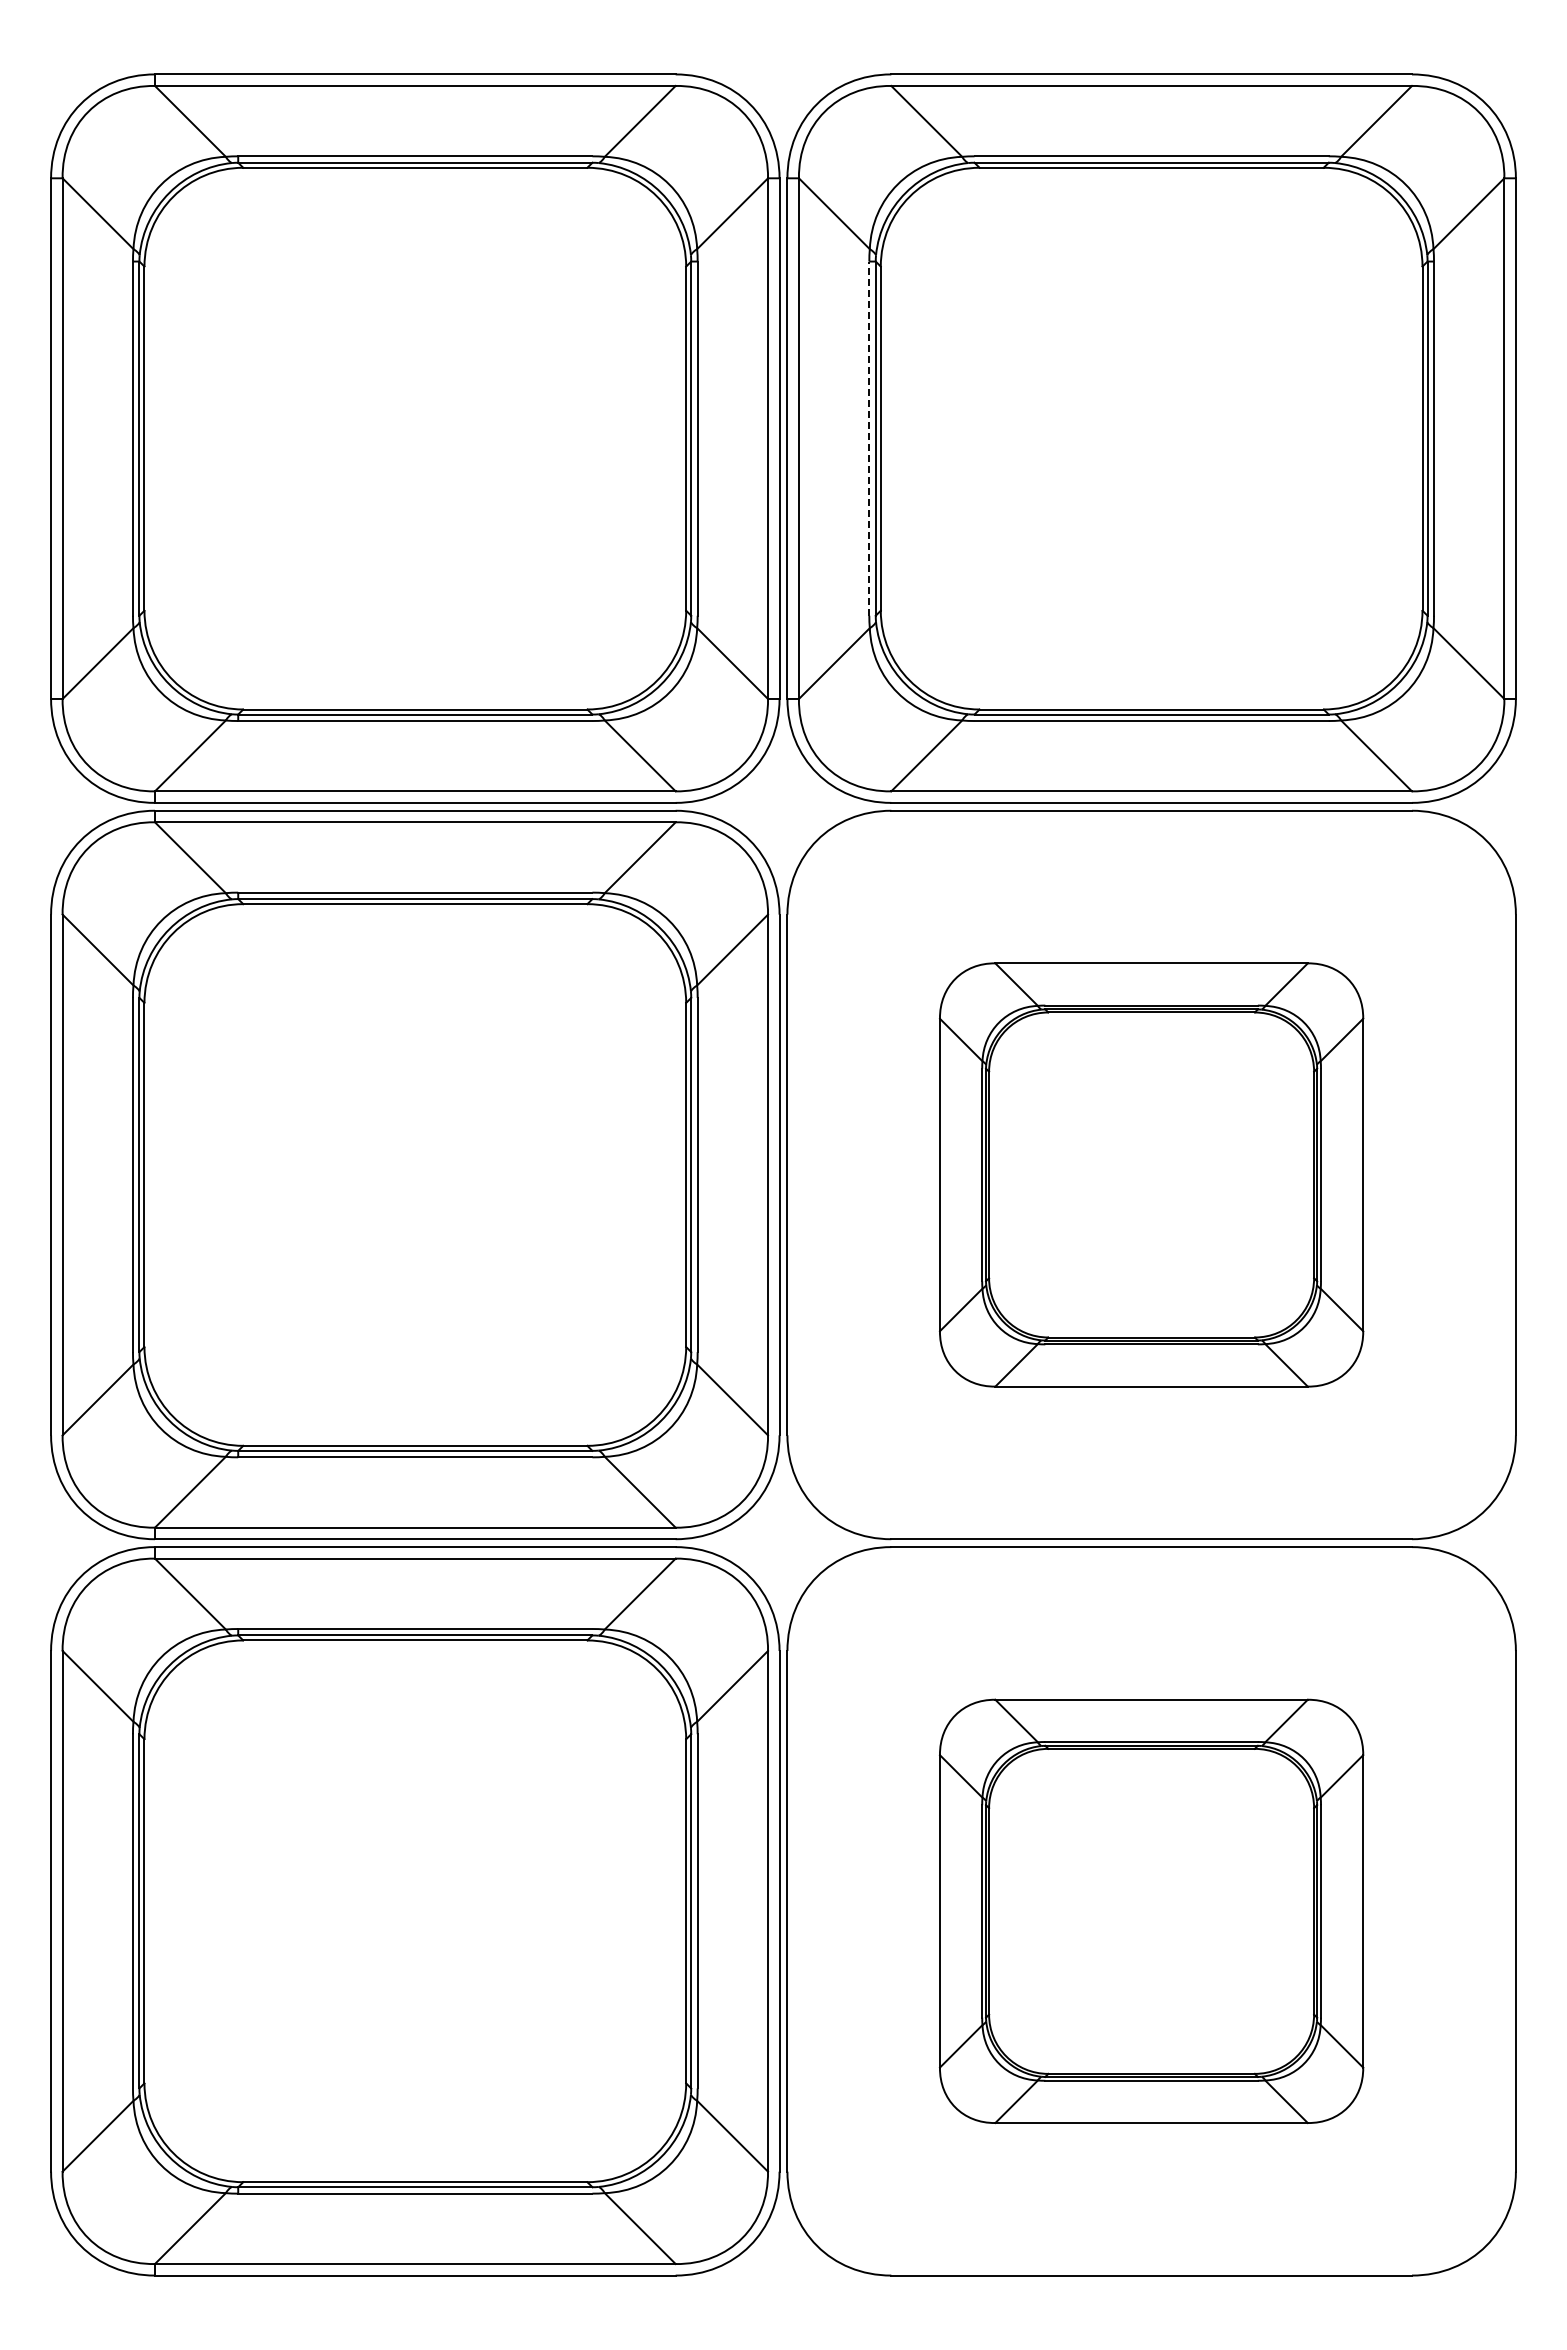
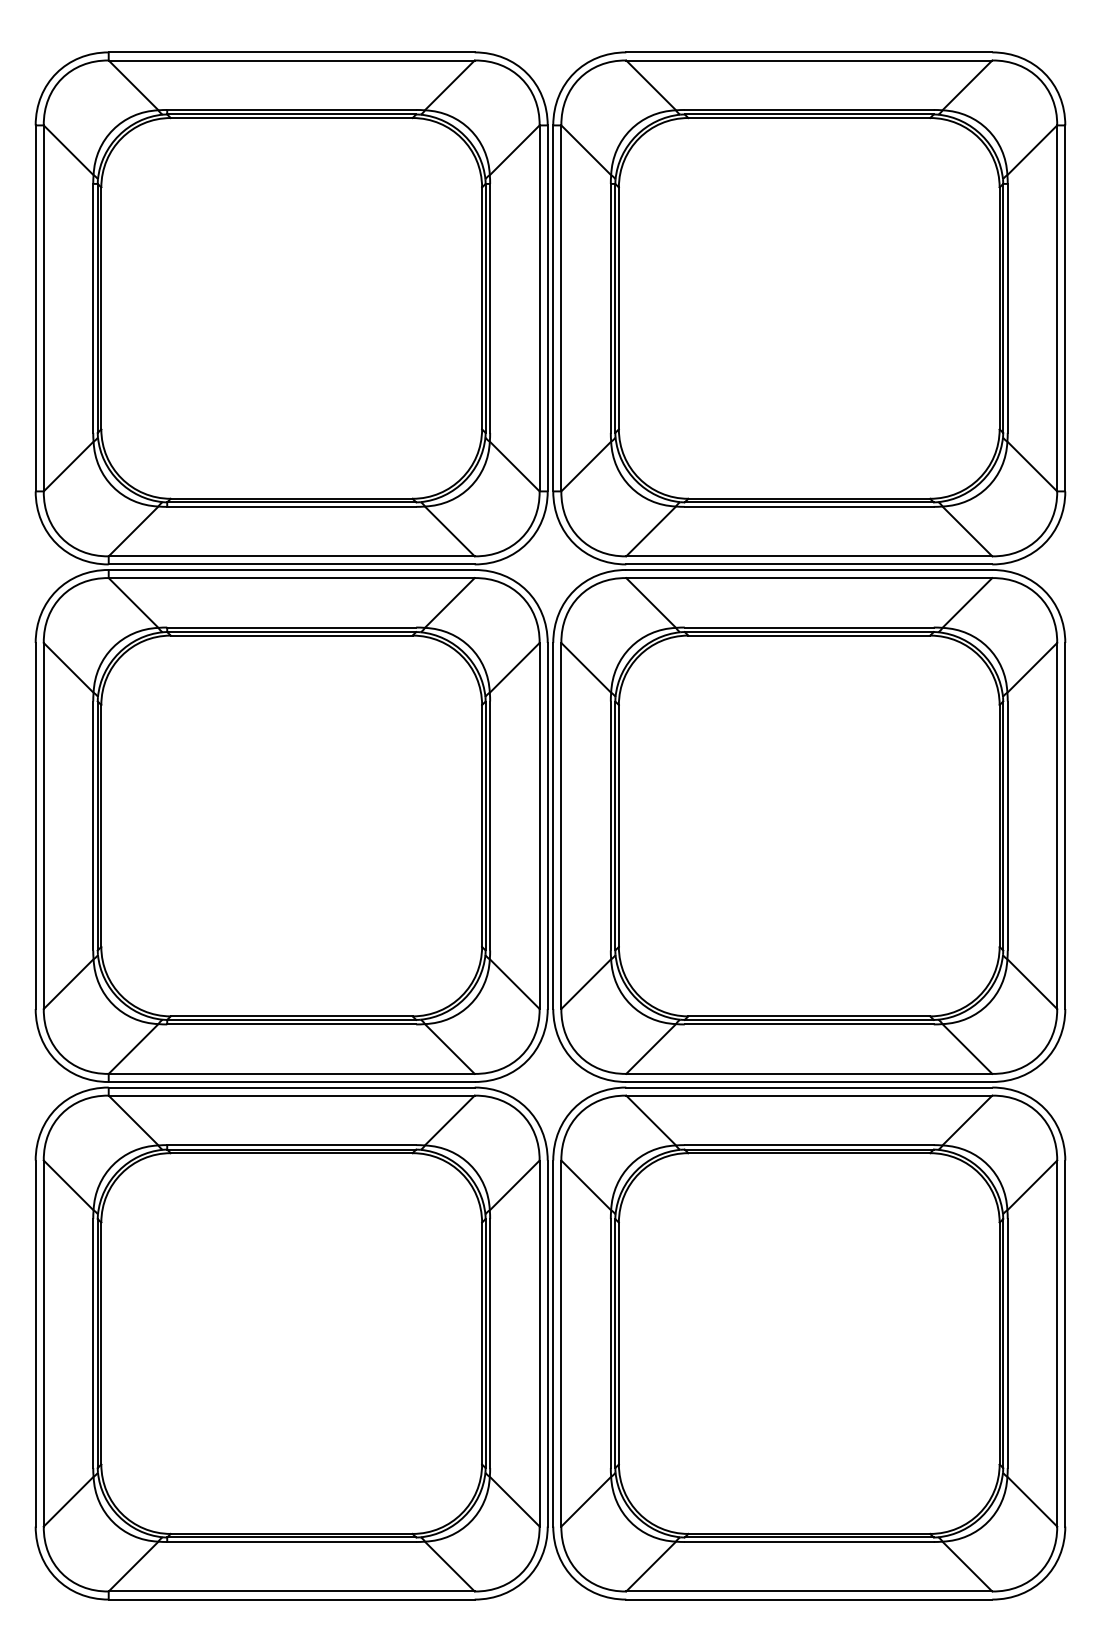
line: (869, 438) -> (610, 308), dashed -> solid
part: (1151, 1174) -> (809, 825), size x1.67
part: (1151, 1911) -> (809, 1343), size x1.67

